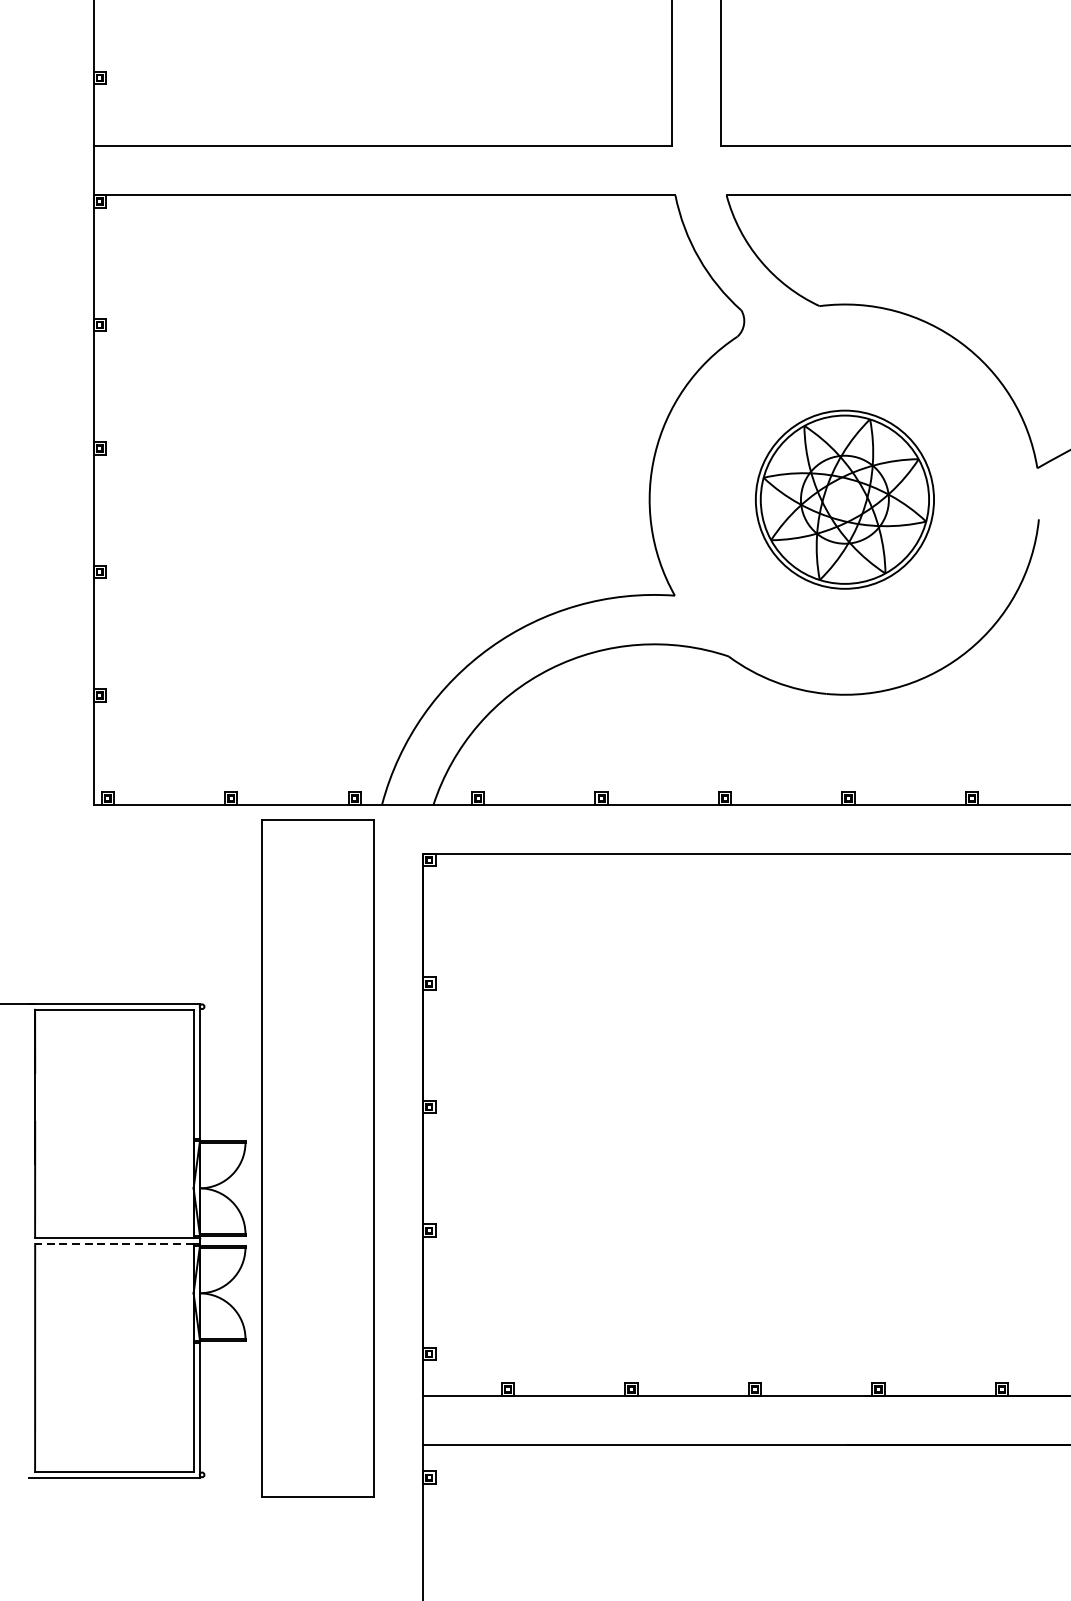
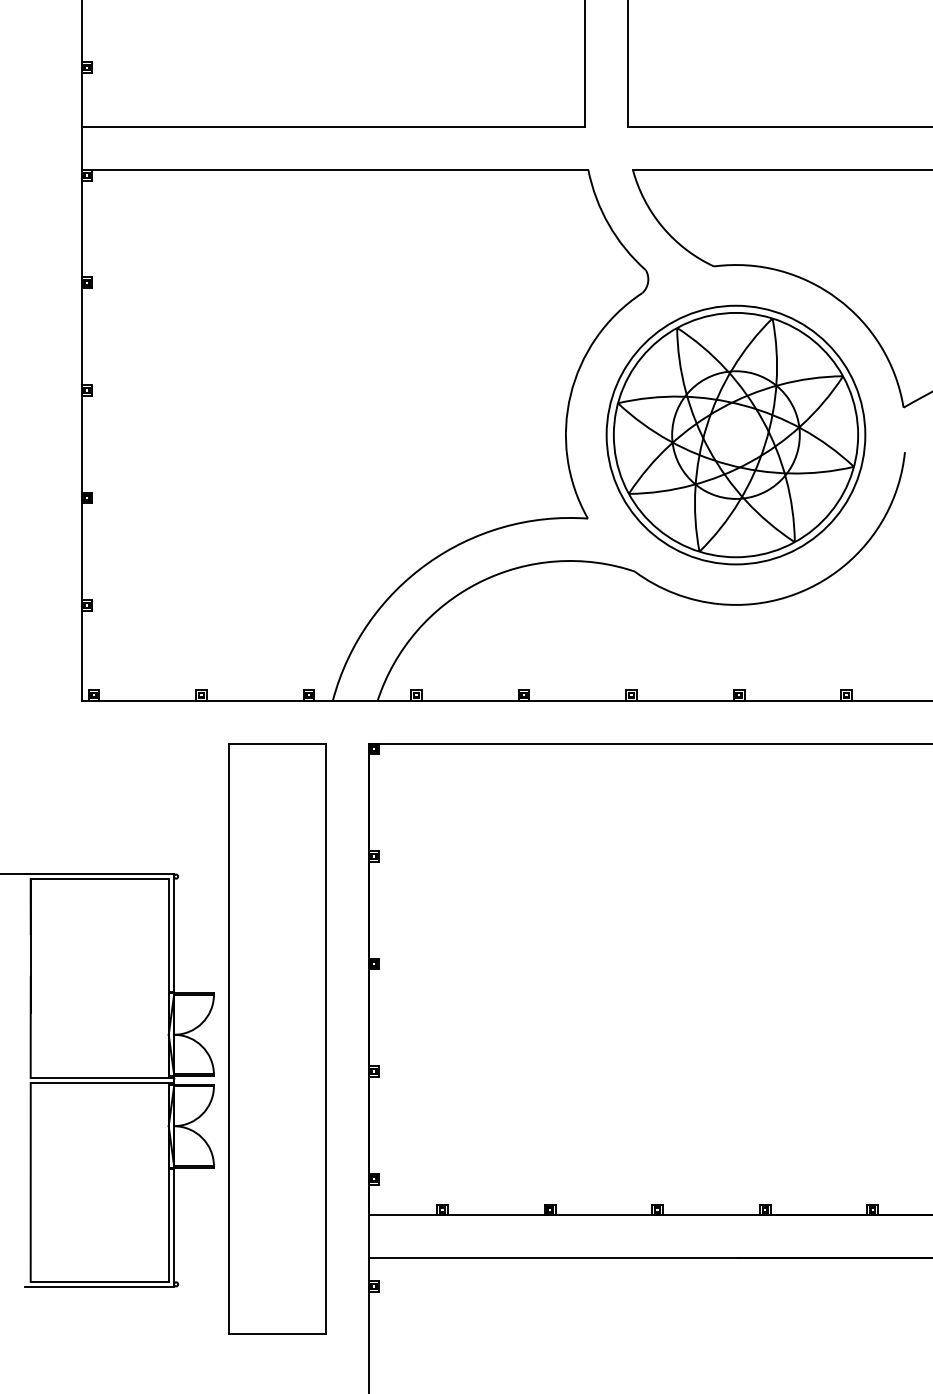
part: (844, 499) -> (735, 434), size x1.67
part: (318, 1158) -> (277, 1038), moved
line: (114, 1244) -> (99, 1083), dashed -> solid

